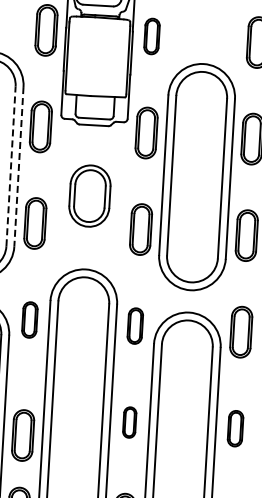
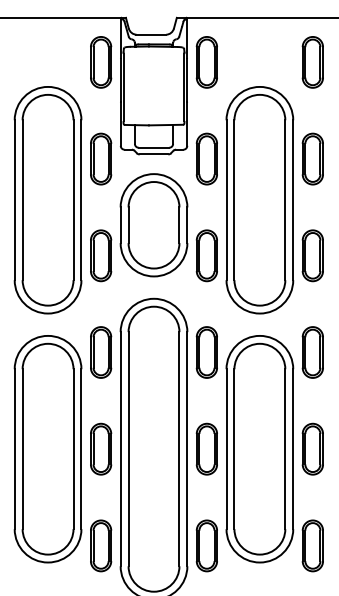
part: (151, 36) -> (206, 62), size x1.43
line: (10, 166) -> (73, 200), dashed -> solid
line: (18, 167) -> (81, 200), dashed -> solid
part: (89, 196) -> (153, 225), size x1.67
part: (30, 320) -> (101, 352), size x1.43
part: (135, 326) -> (206, 352), size x1.43
part: (129, 421) -> (206, 448), size x1.67
part: (235, 428) -> (312, 448), size x1.43
part: (23, 434) -> (101, 448), moved

